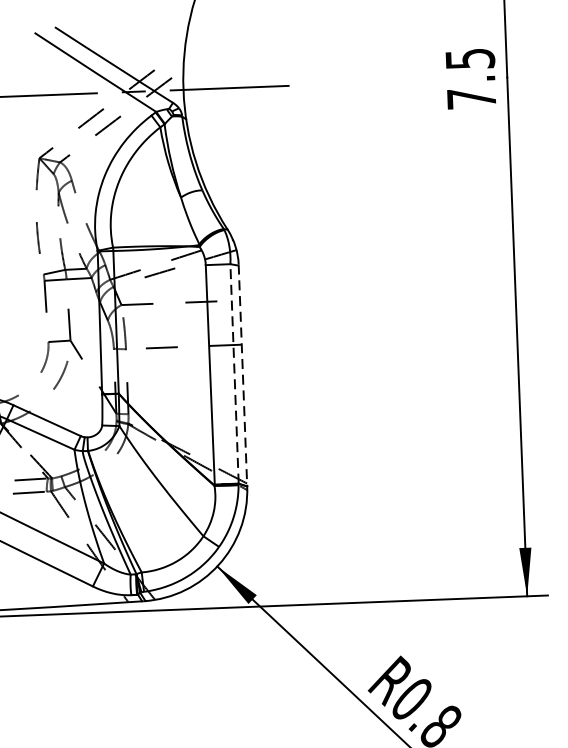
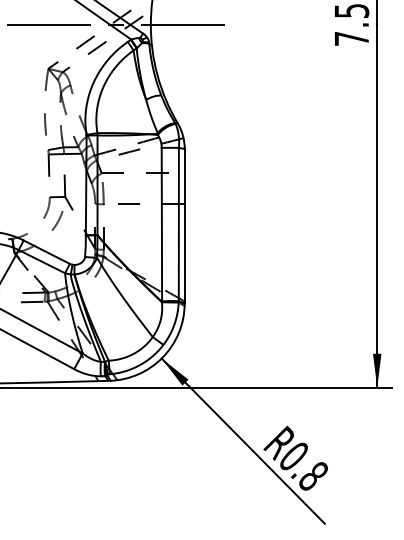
line: (234, 373) -> (178, 224), dashed -> solid
line: (242, 374) -> (184, 225), dashed -> solid

